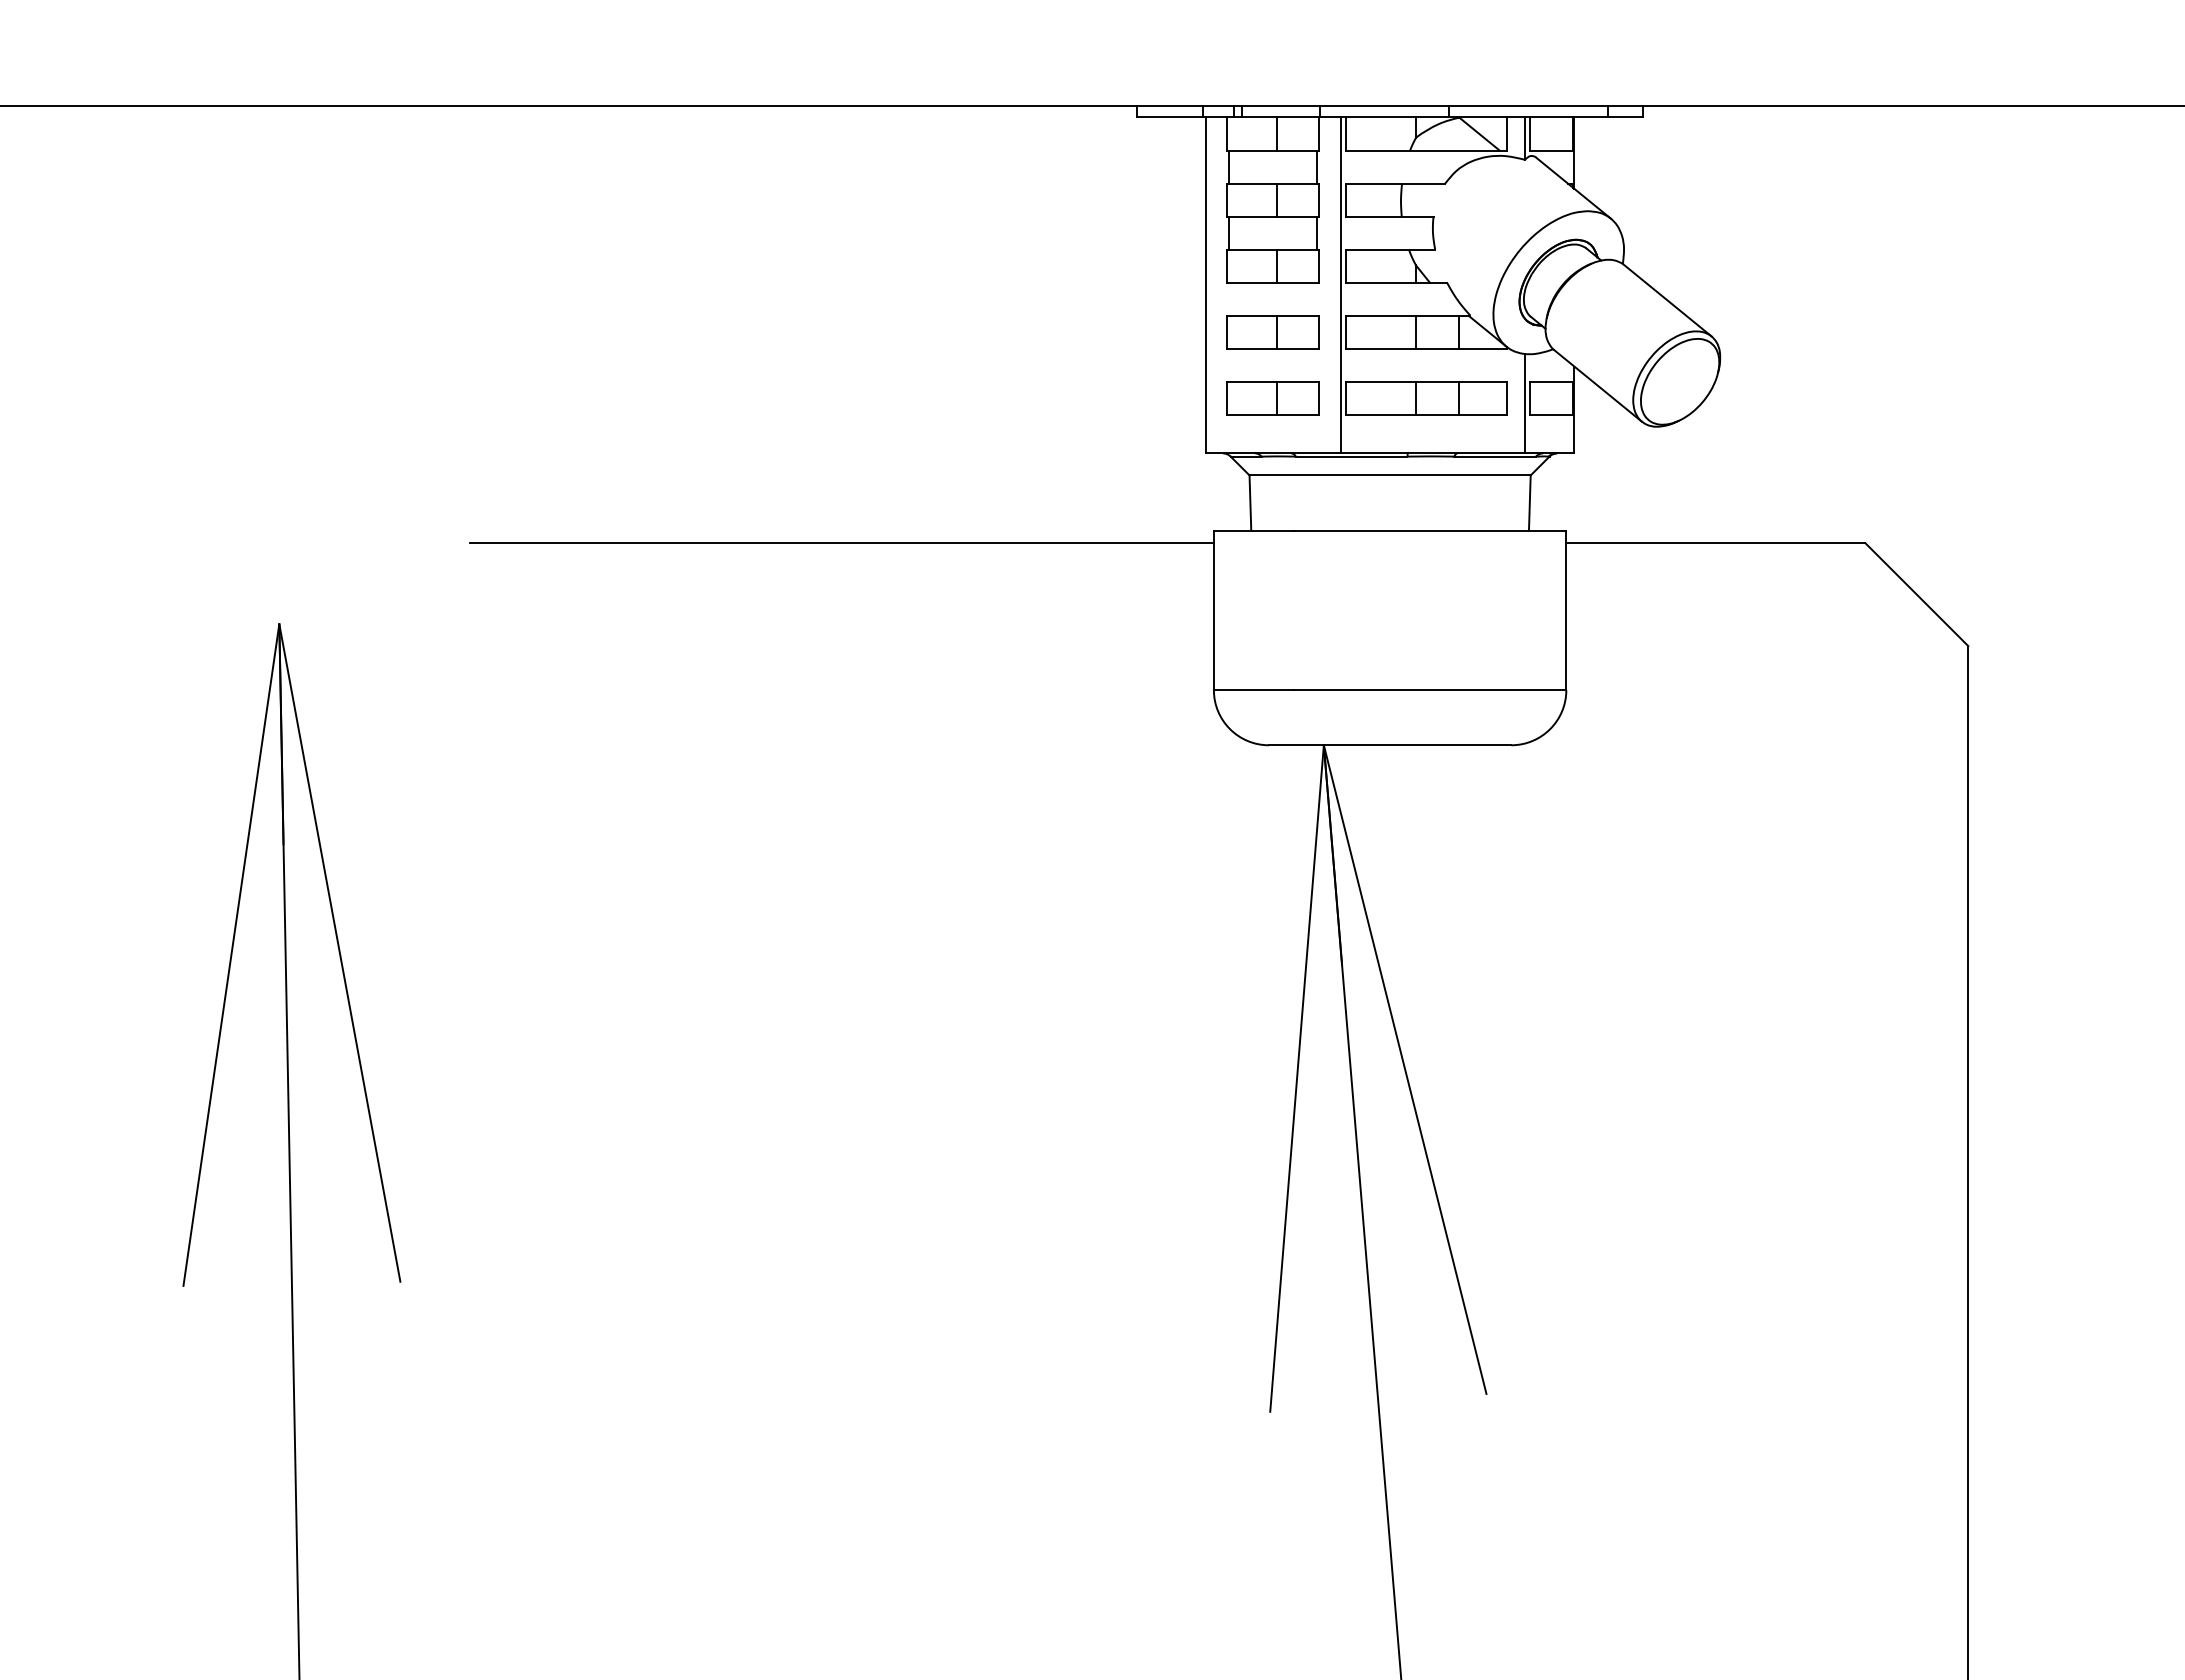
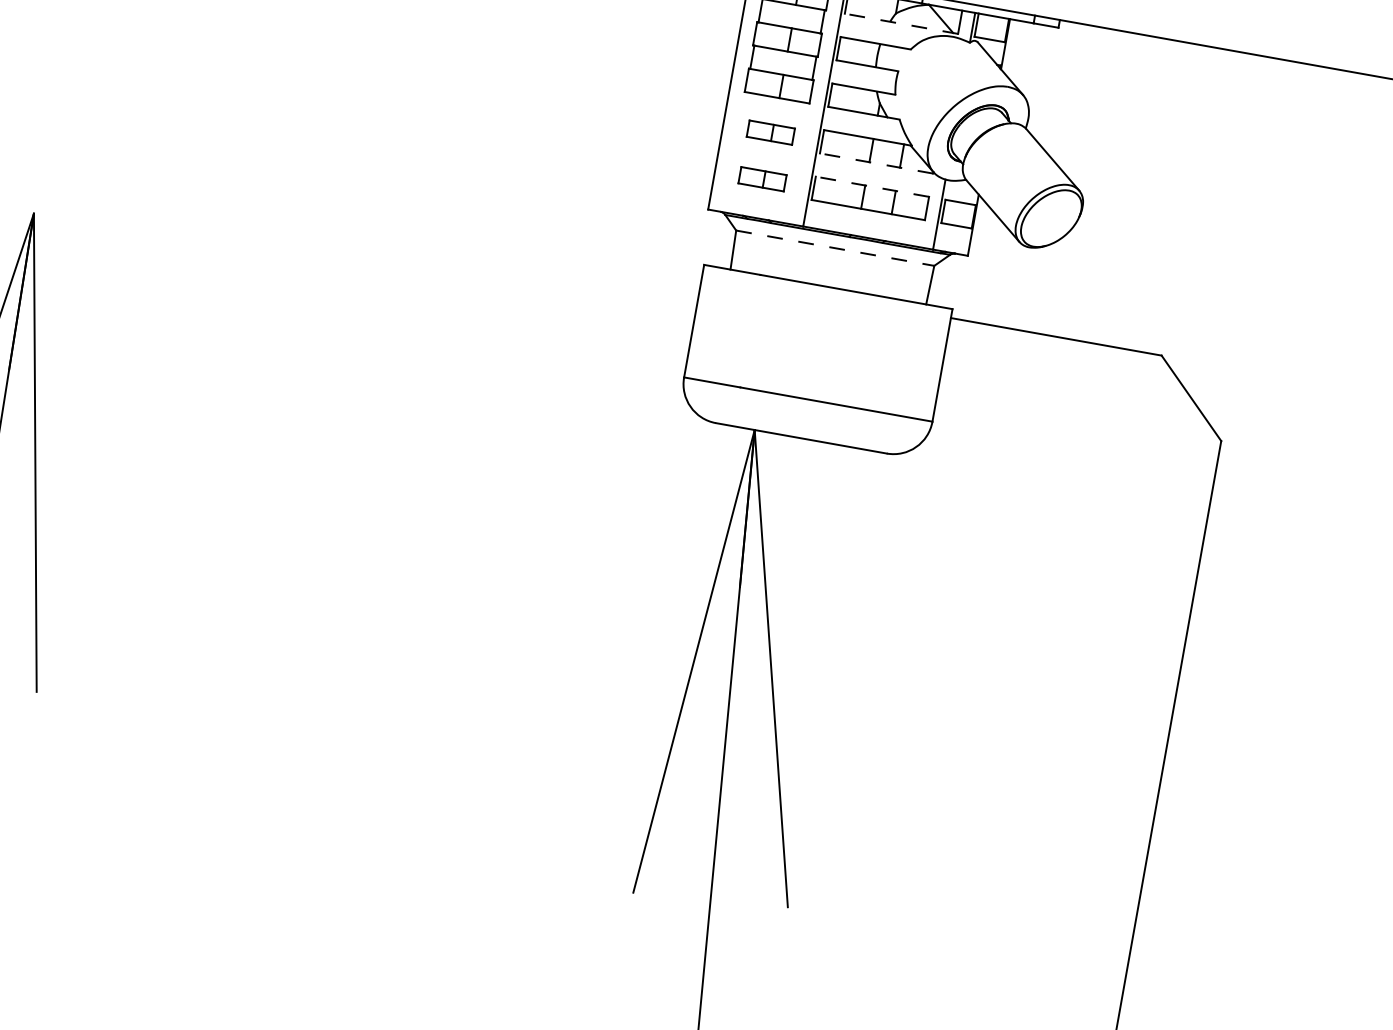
line: (1425, 150) -> (900, 23), solid -> dashed
part: (1272, 332) -> (770, 132), size x0.7
line: (1425, 348) -> (876, 163), solid -> dashed
line: (1425, 381) -> (871, 186), solid -> dashed
part: (1272, 398) -> (762, 179), size x0.7
line: (1390, 475) -> (835, 248), solid -> dashed
line: (841, 543) -> (440, 227), removed

